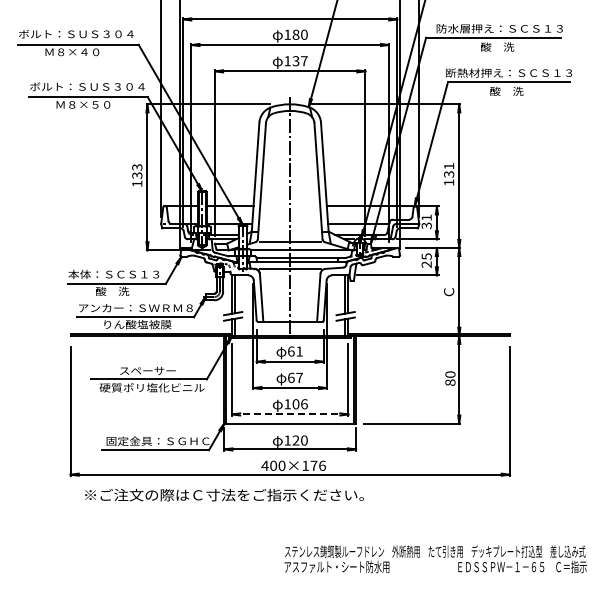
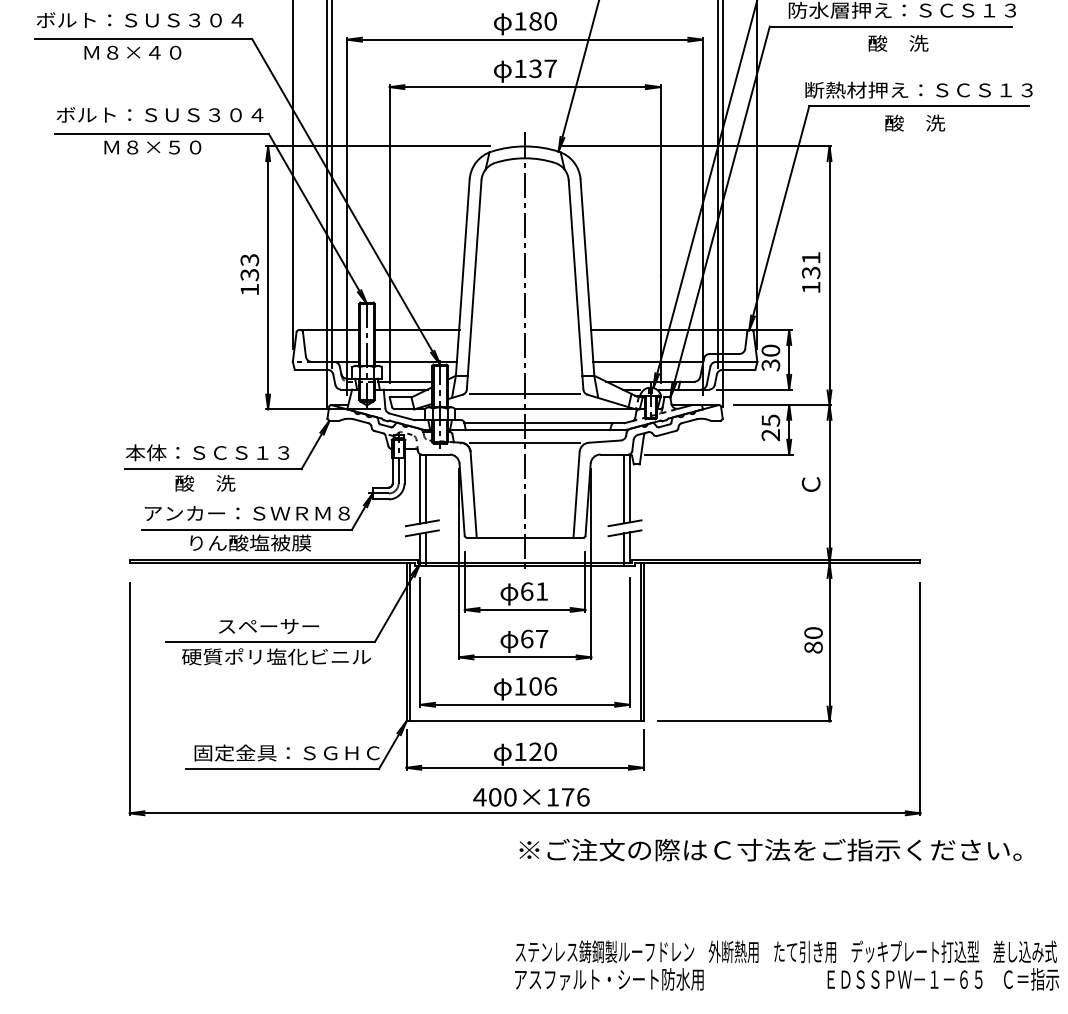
text: (426, 217) -> (770, 350), 31 -> 30
line: (290, 414) -> (525, 704), dashed -> solid
text: (224, 494) -> (770, 848), moved

